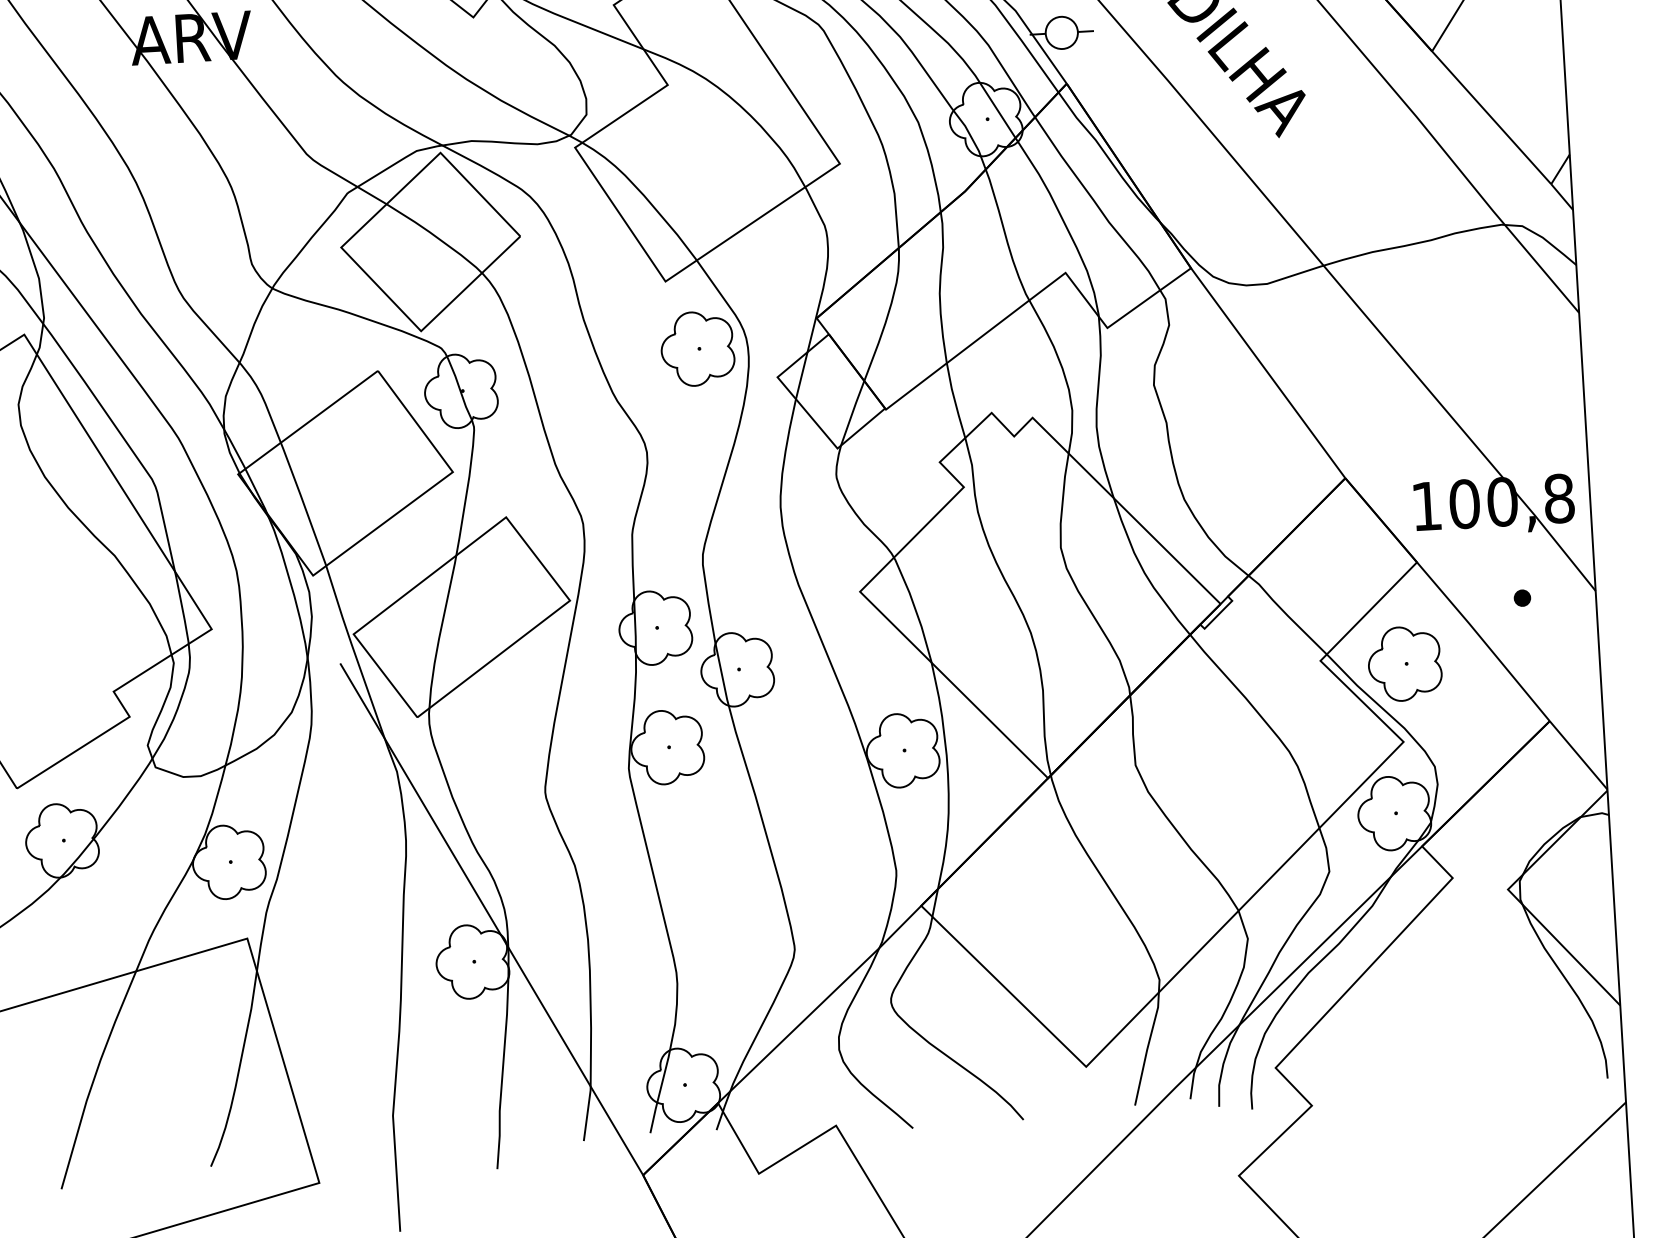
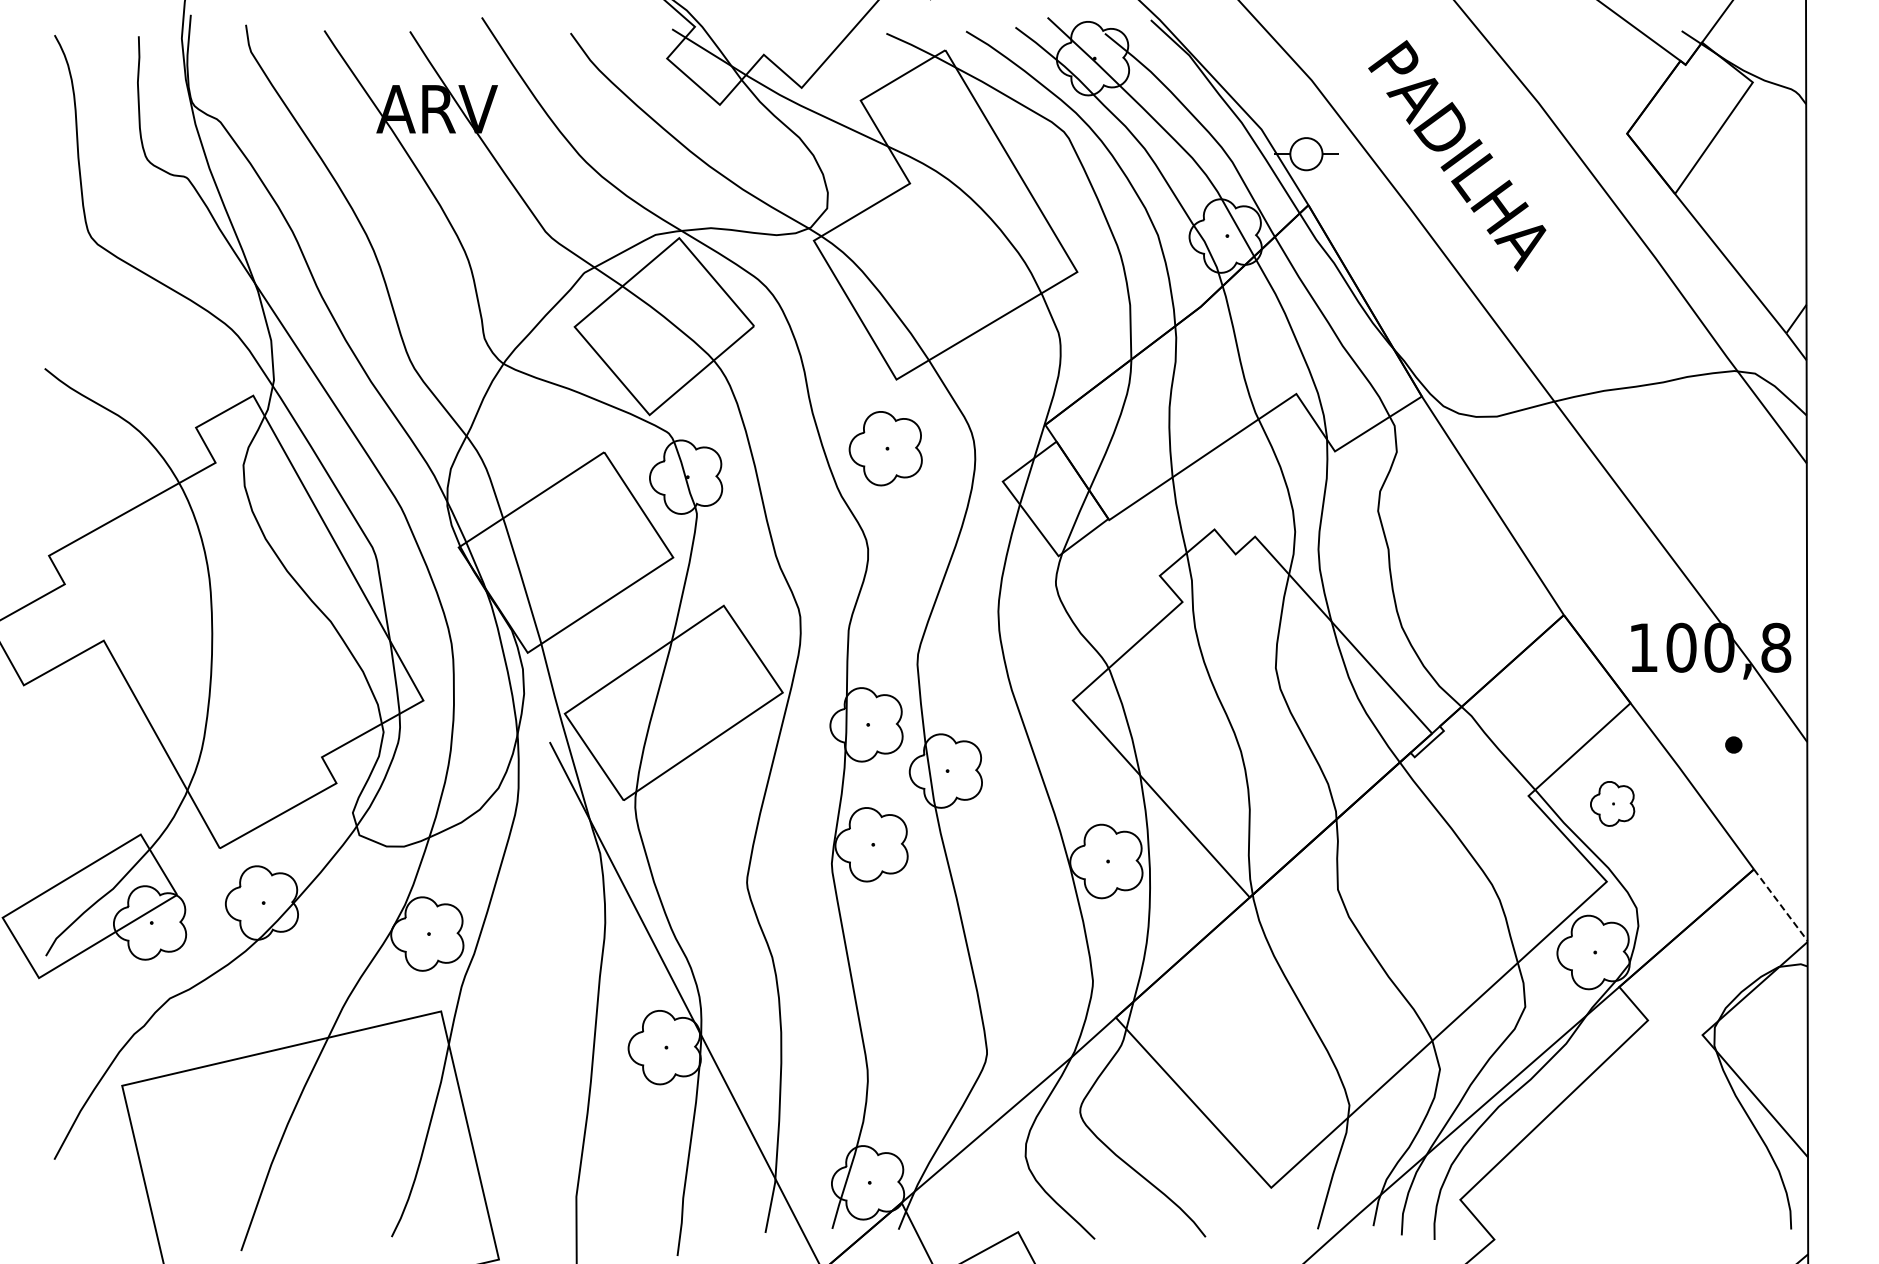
part: (697, 348) -> (885, 448), moved
part: (1404, 663) -> (1612, 803), size x0.6
line: (1578, 755) -> (1780, 905), solid -> dashed

